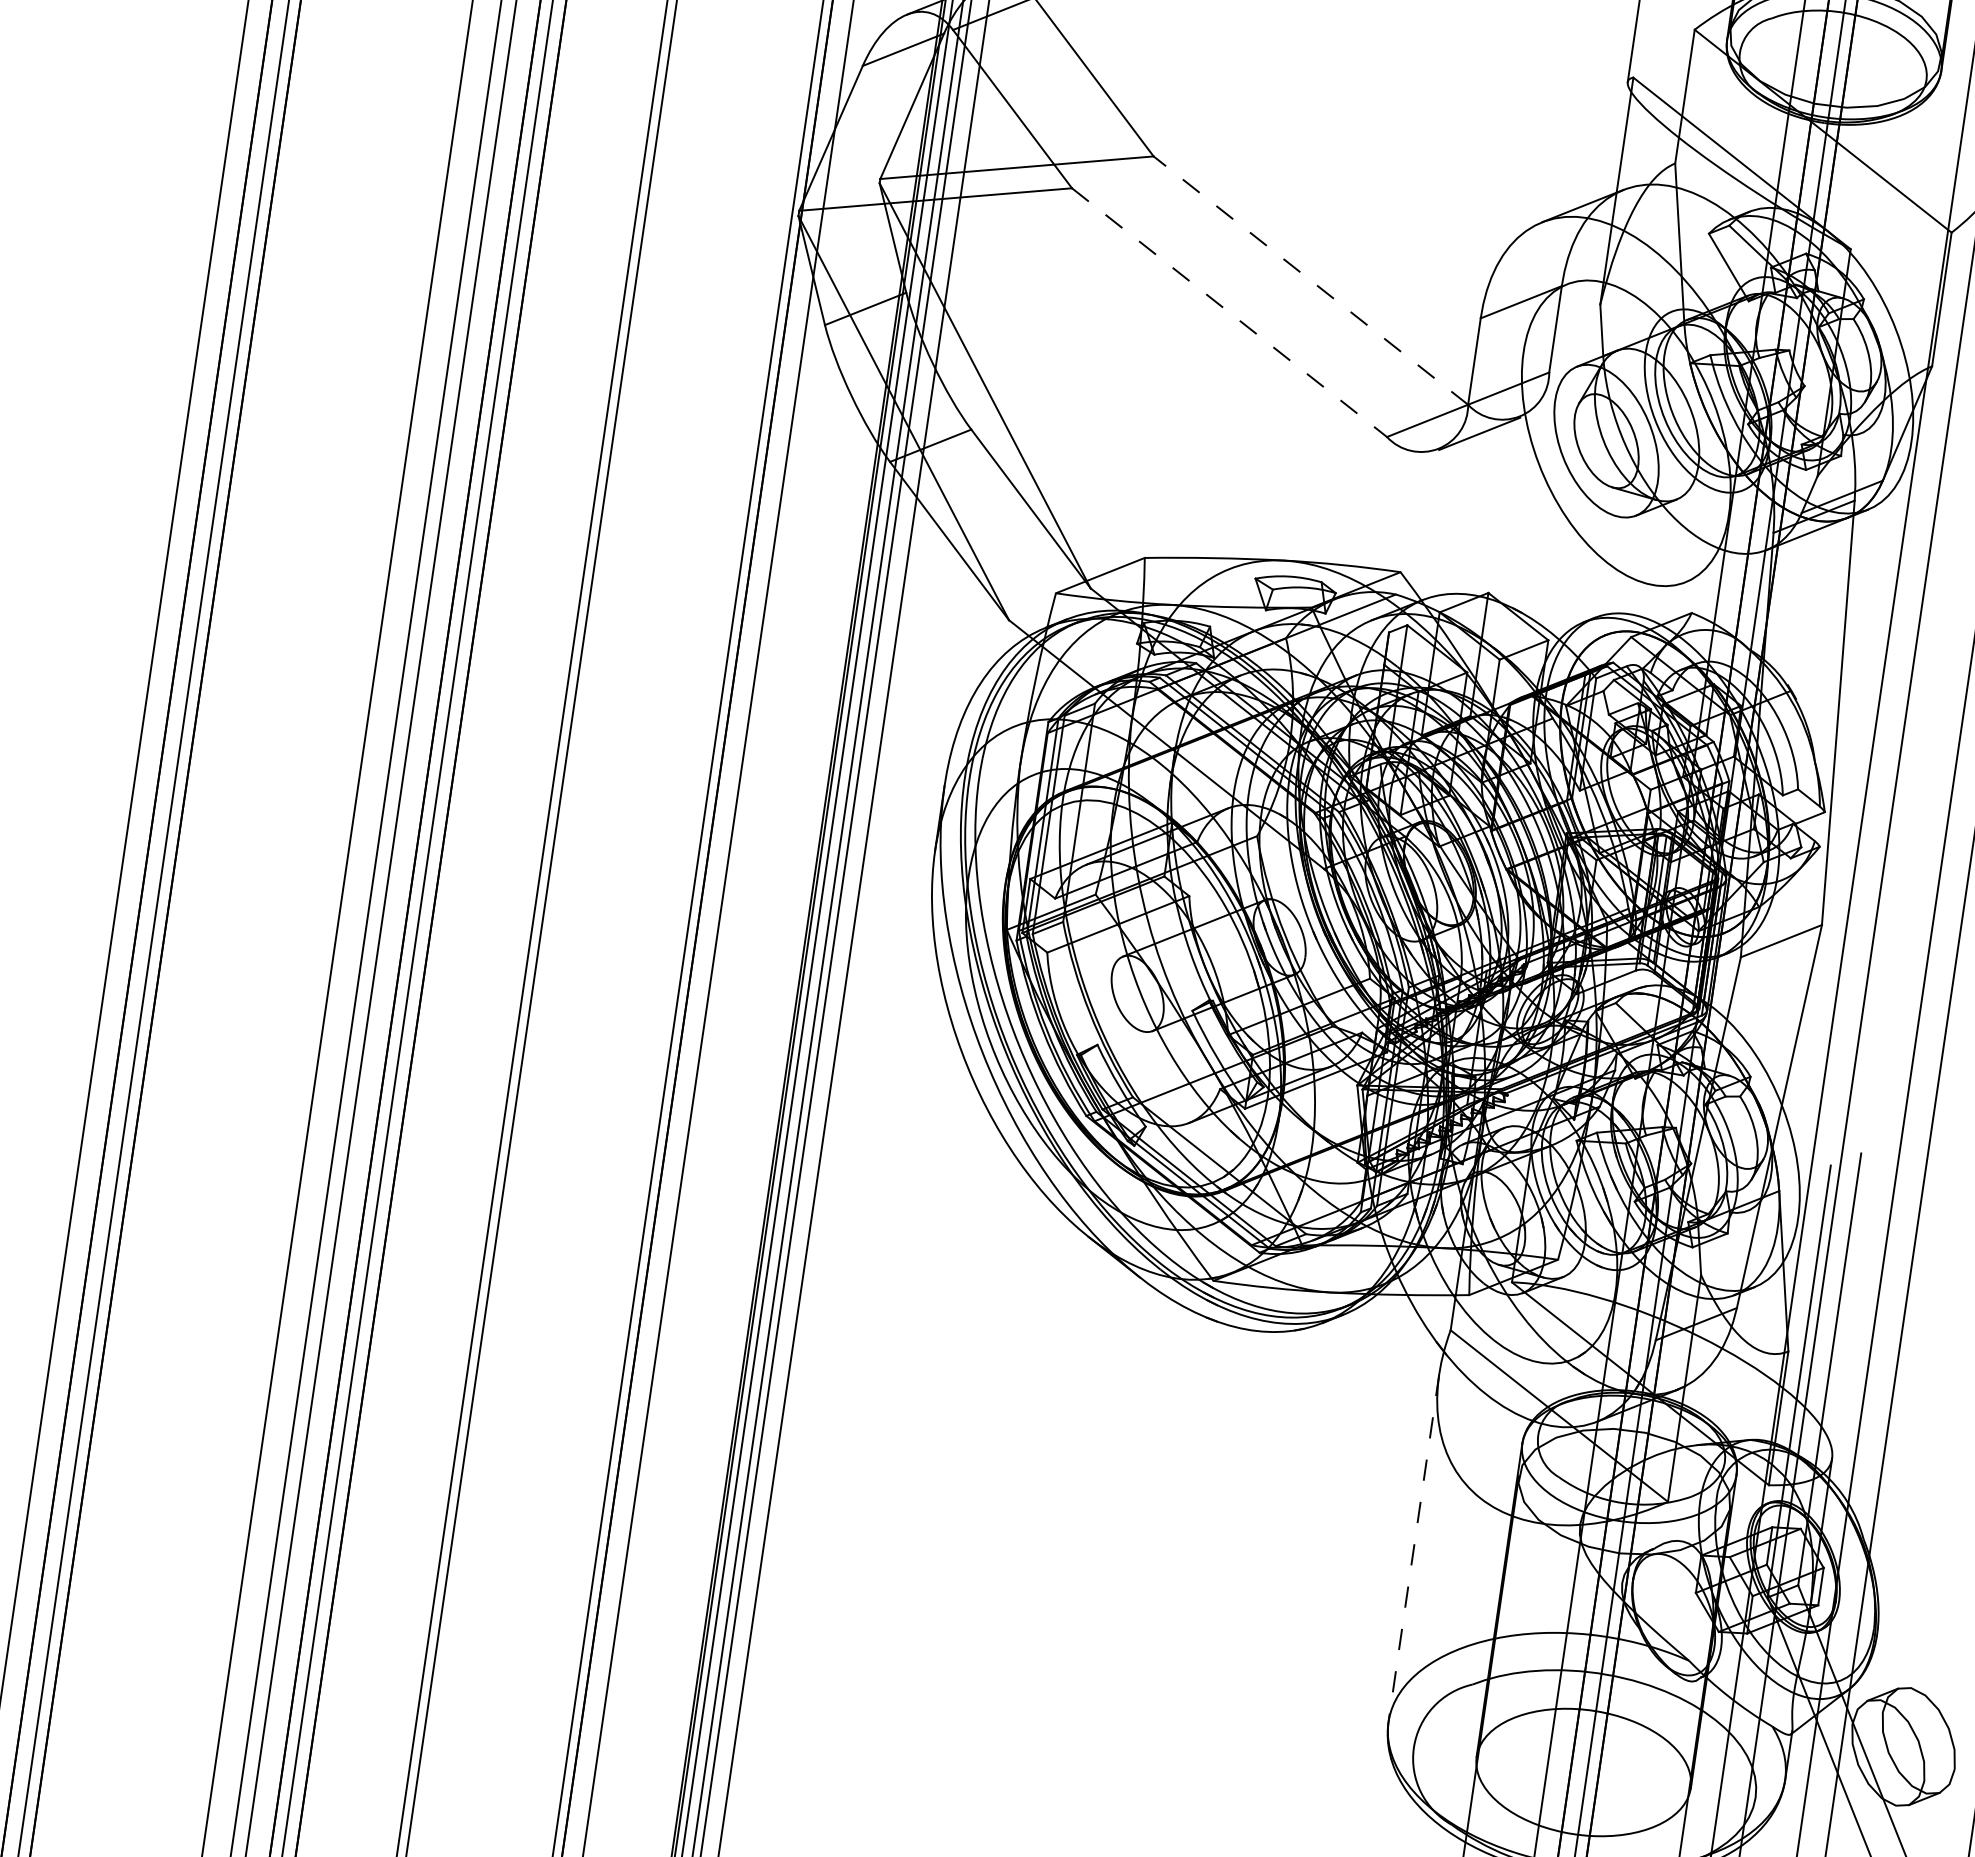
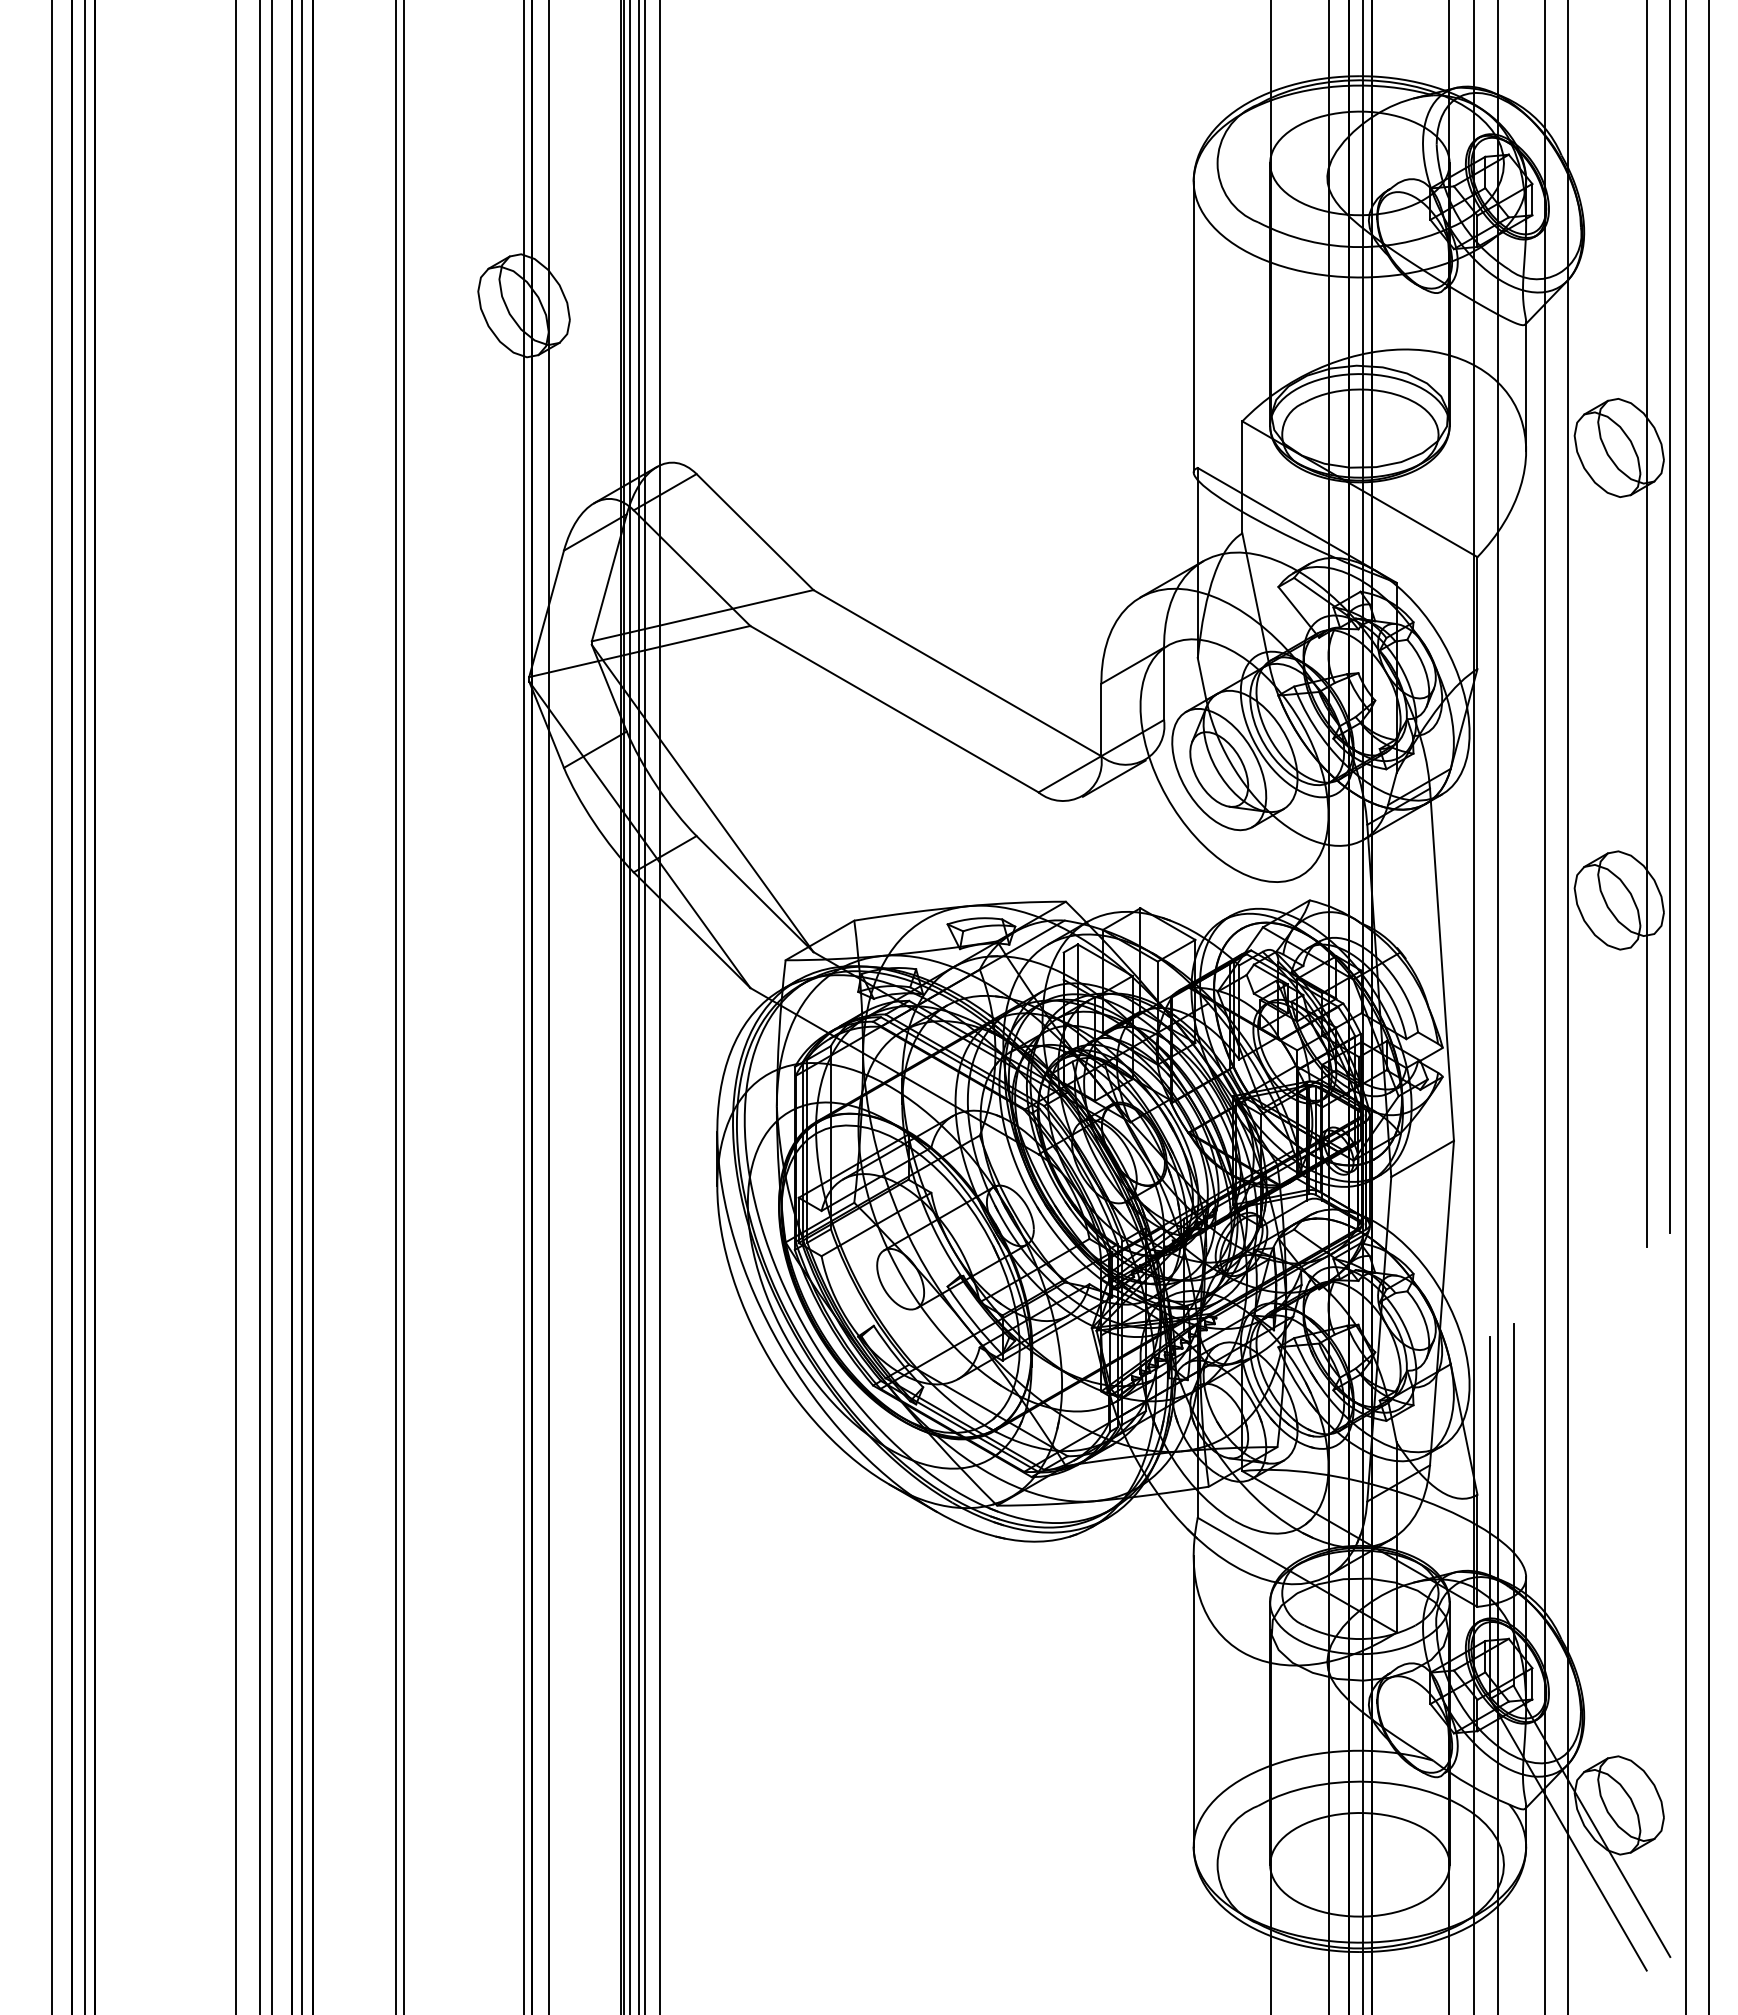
line: (1309, 279) -> (956, 672), dashed -> solid
line: (1229, 313) -> (894, 709), dashed -> solid
line: (1413, 1548) -> (1193, 1701), dashed -> solid

